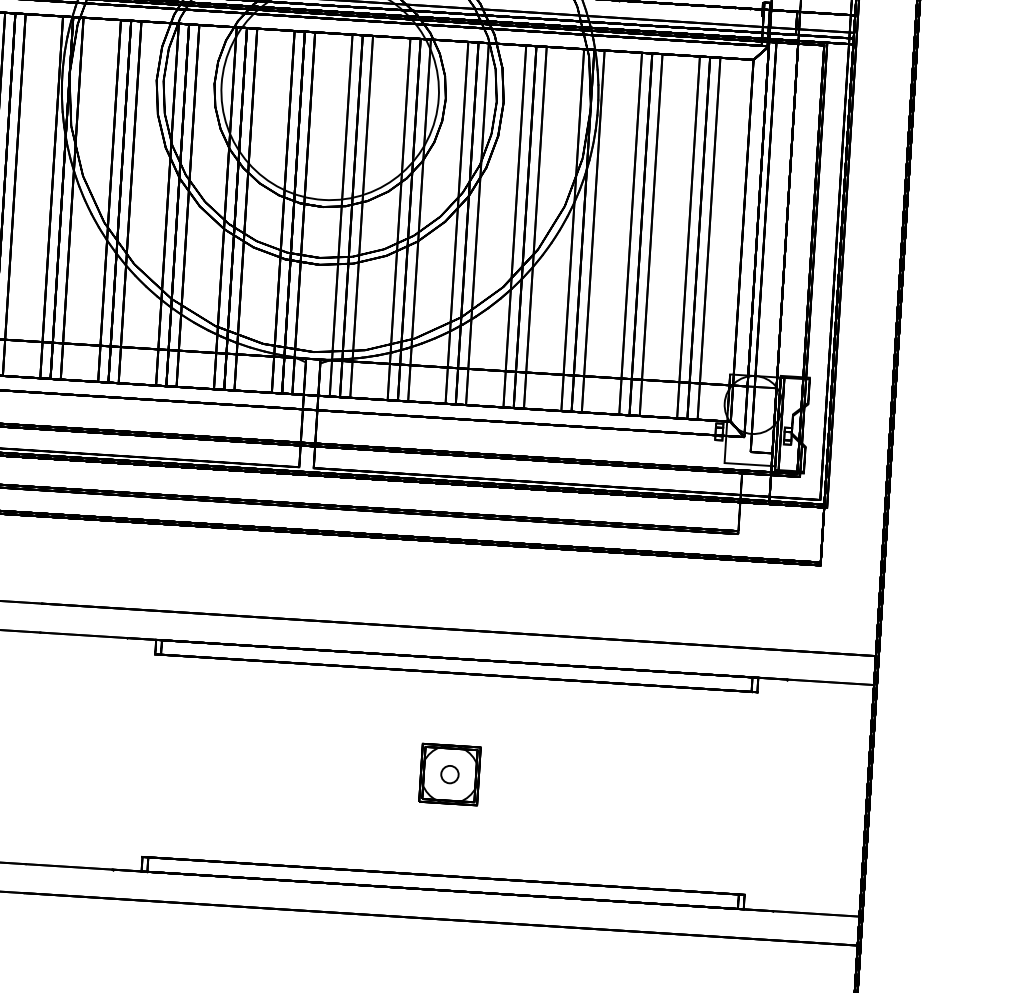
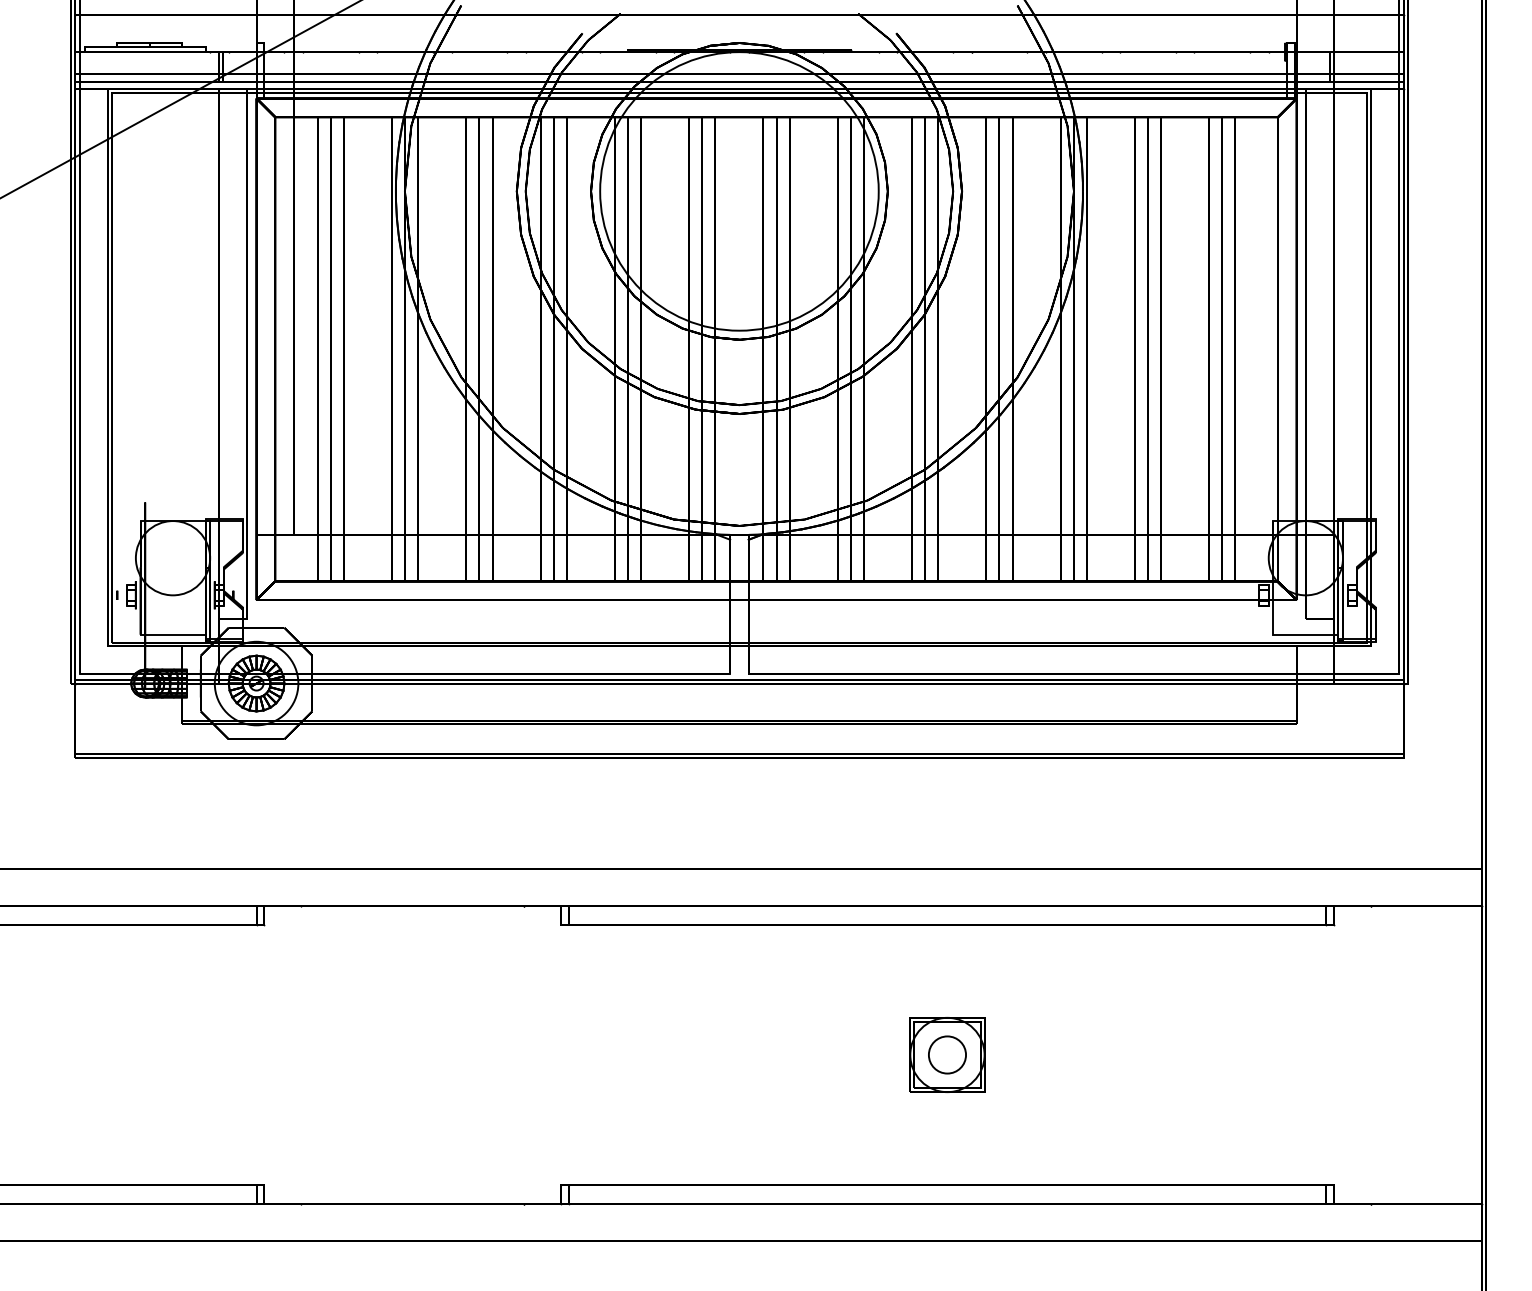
circle: (450, 774) -> (947, 1054), size x1.67

